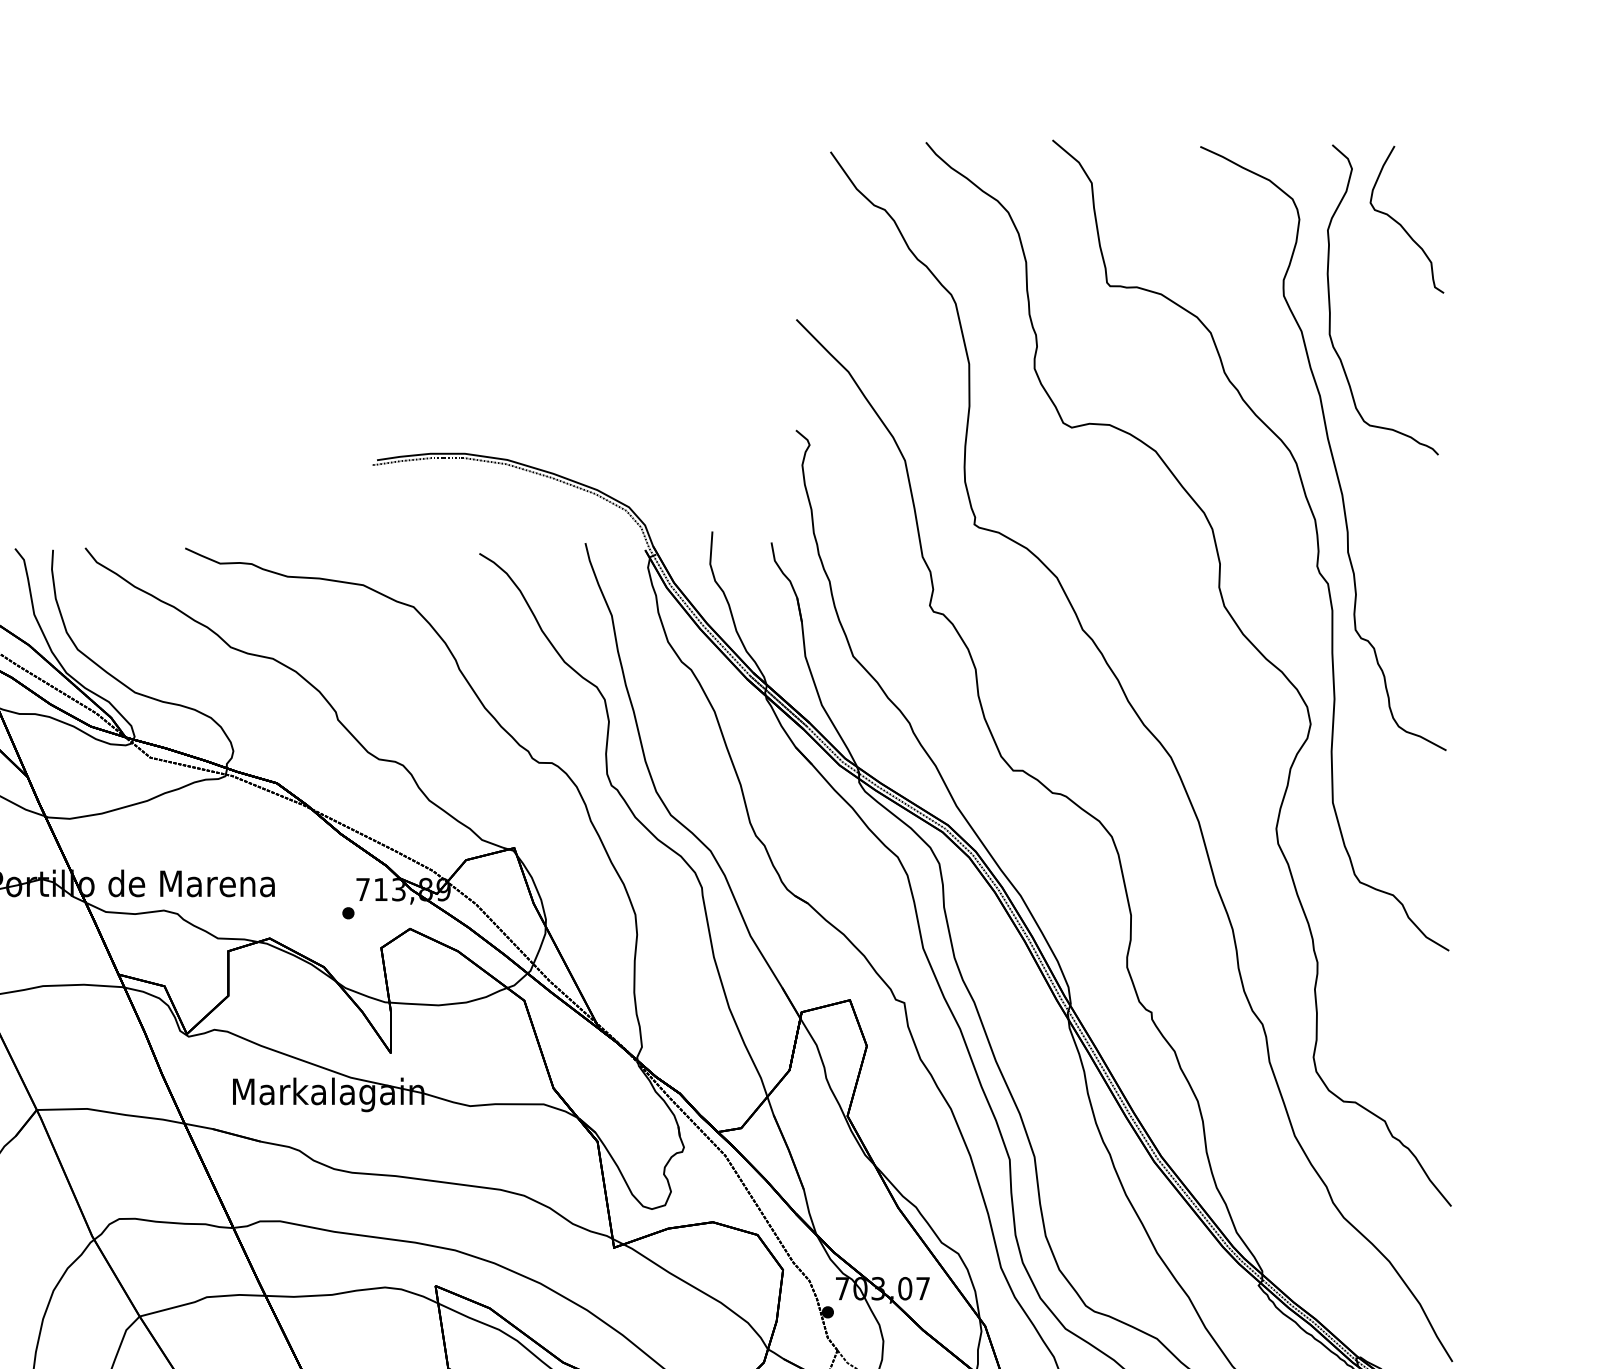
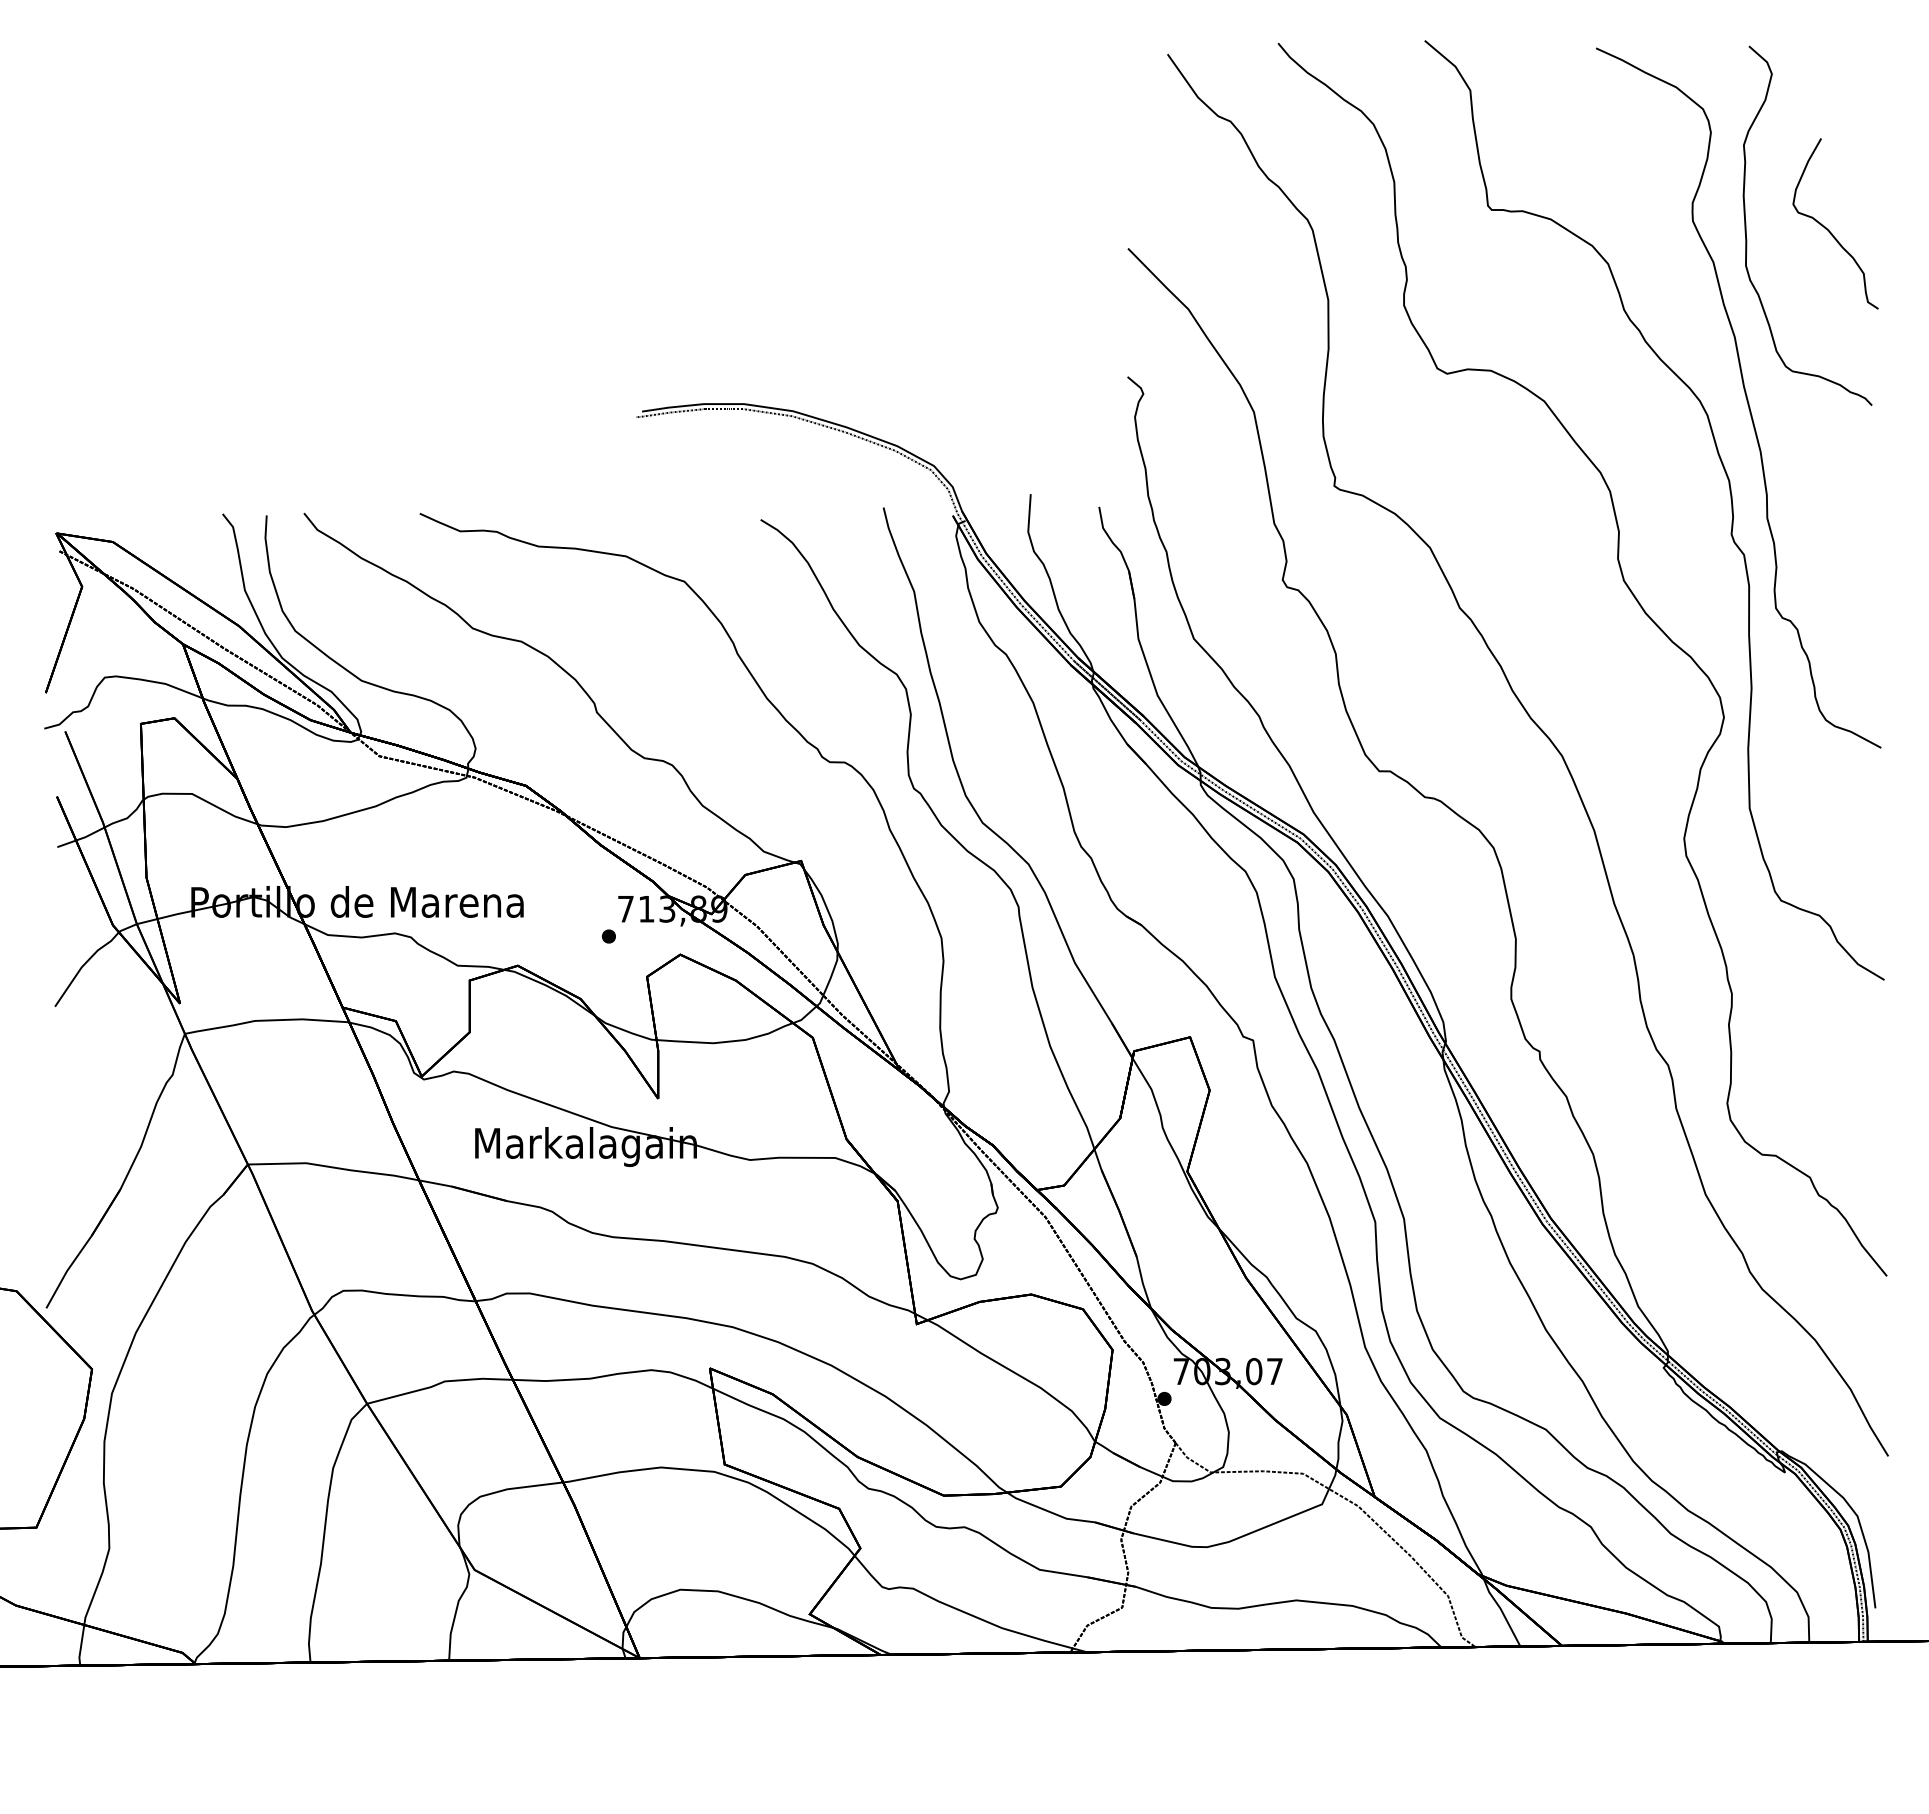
part: (1400, 224) -> (1828, 229), moved

